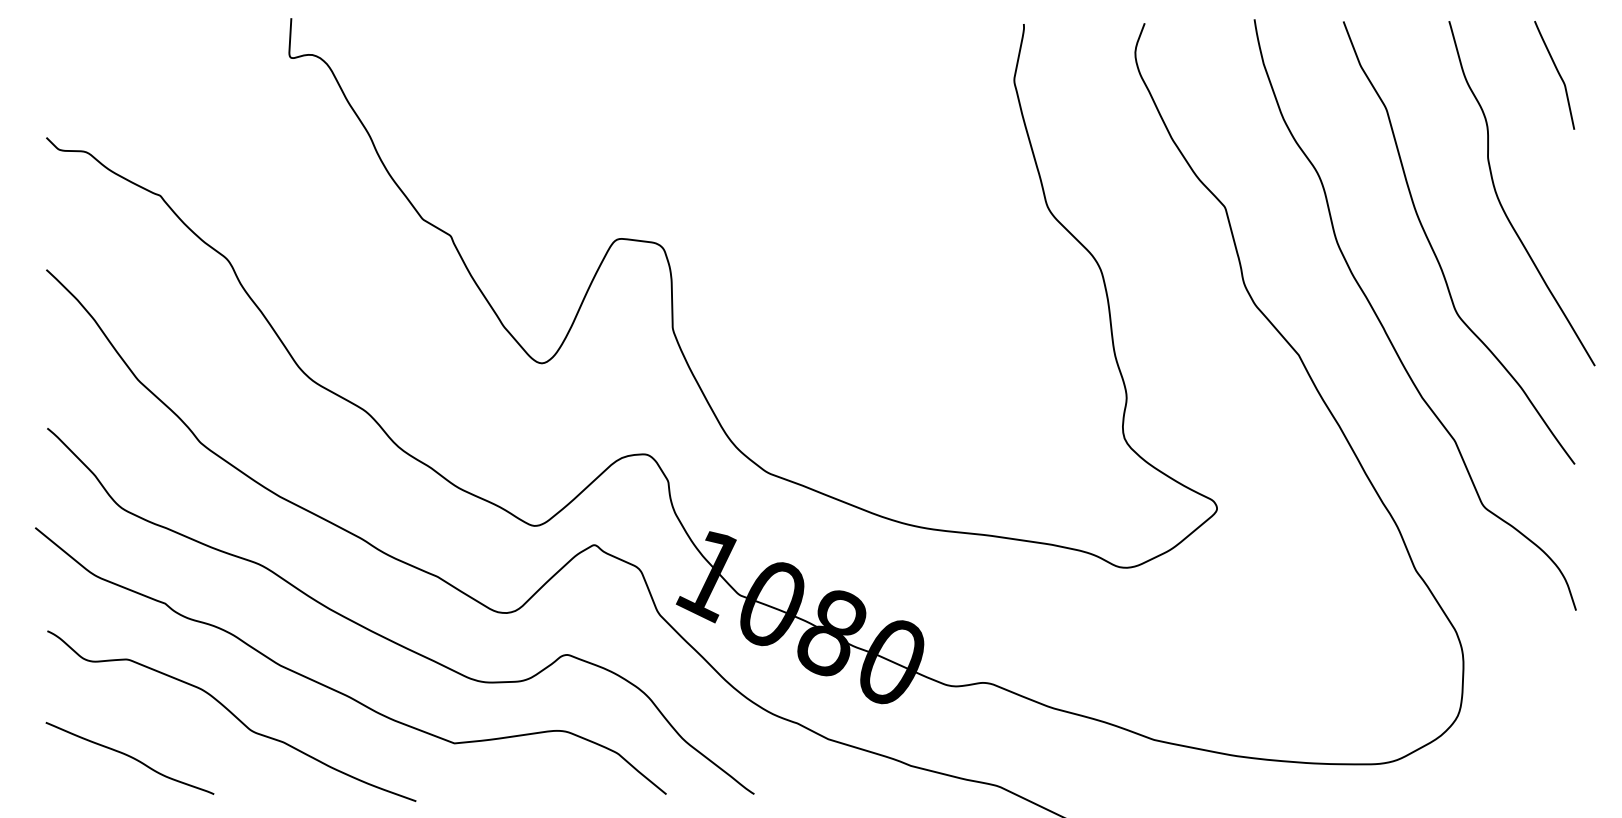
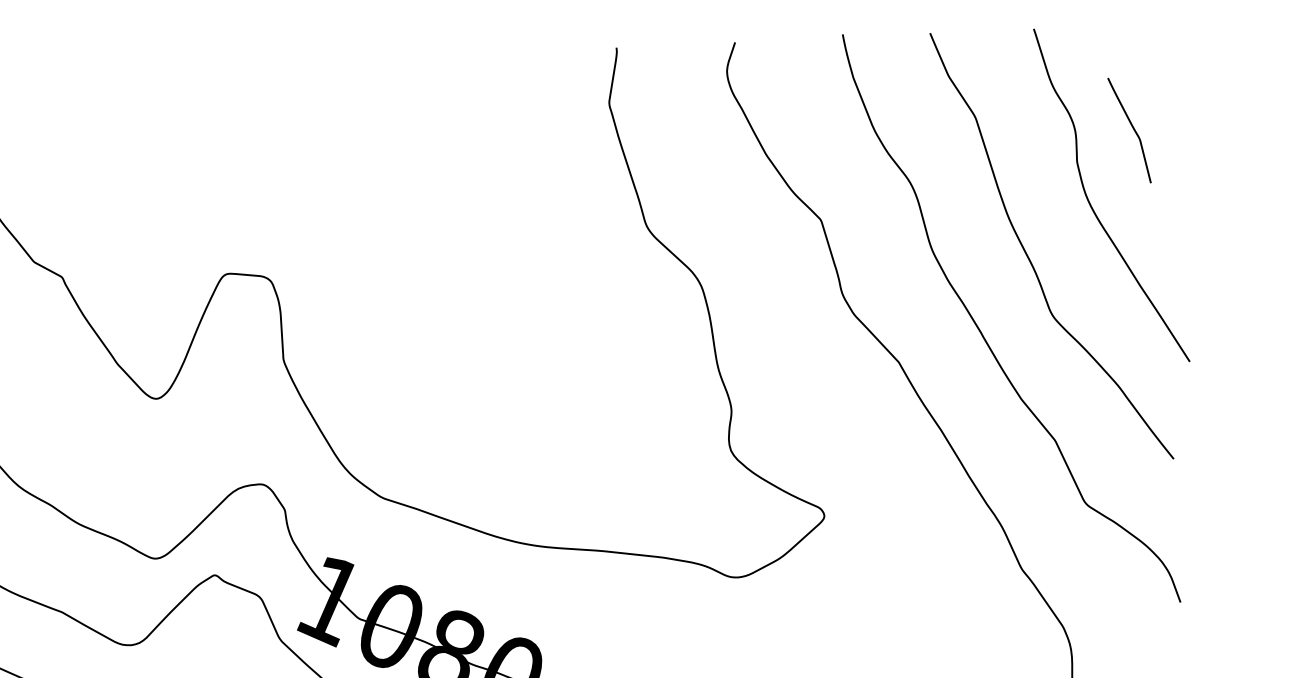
curve: (1558, 74) -> (1133, 129), moved

